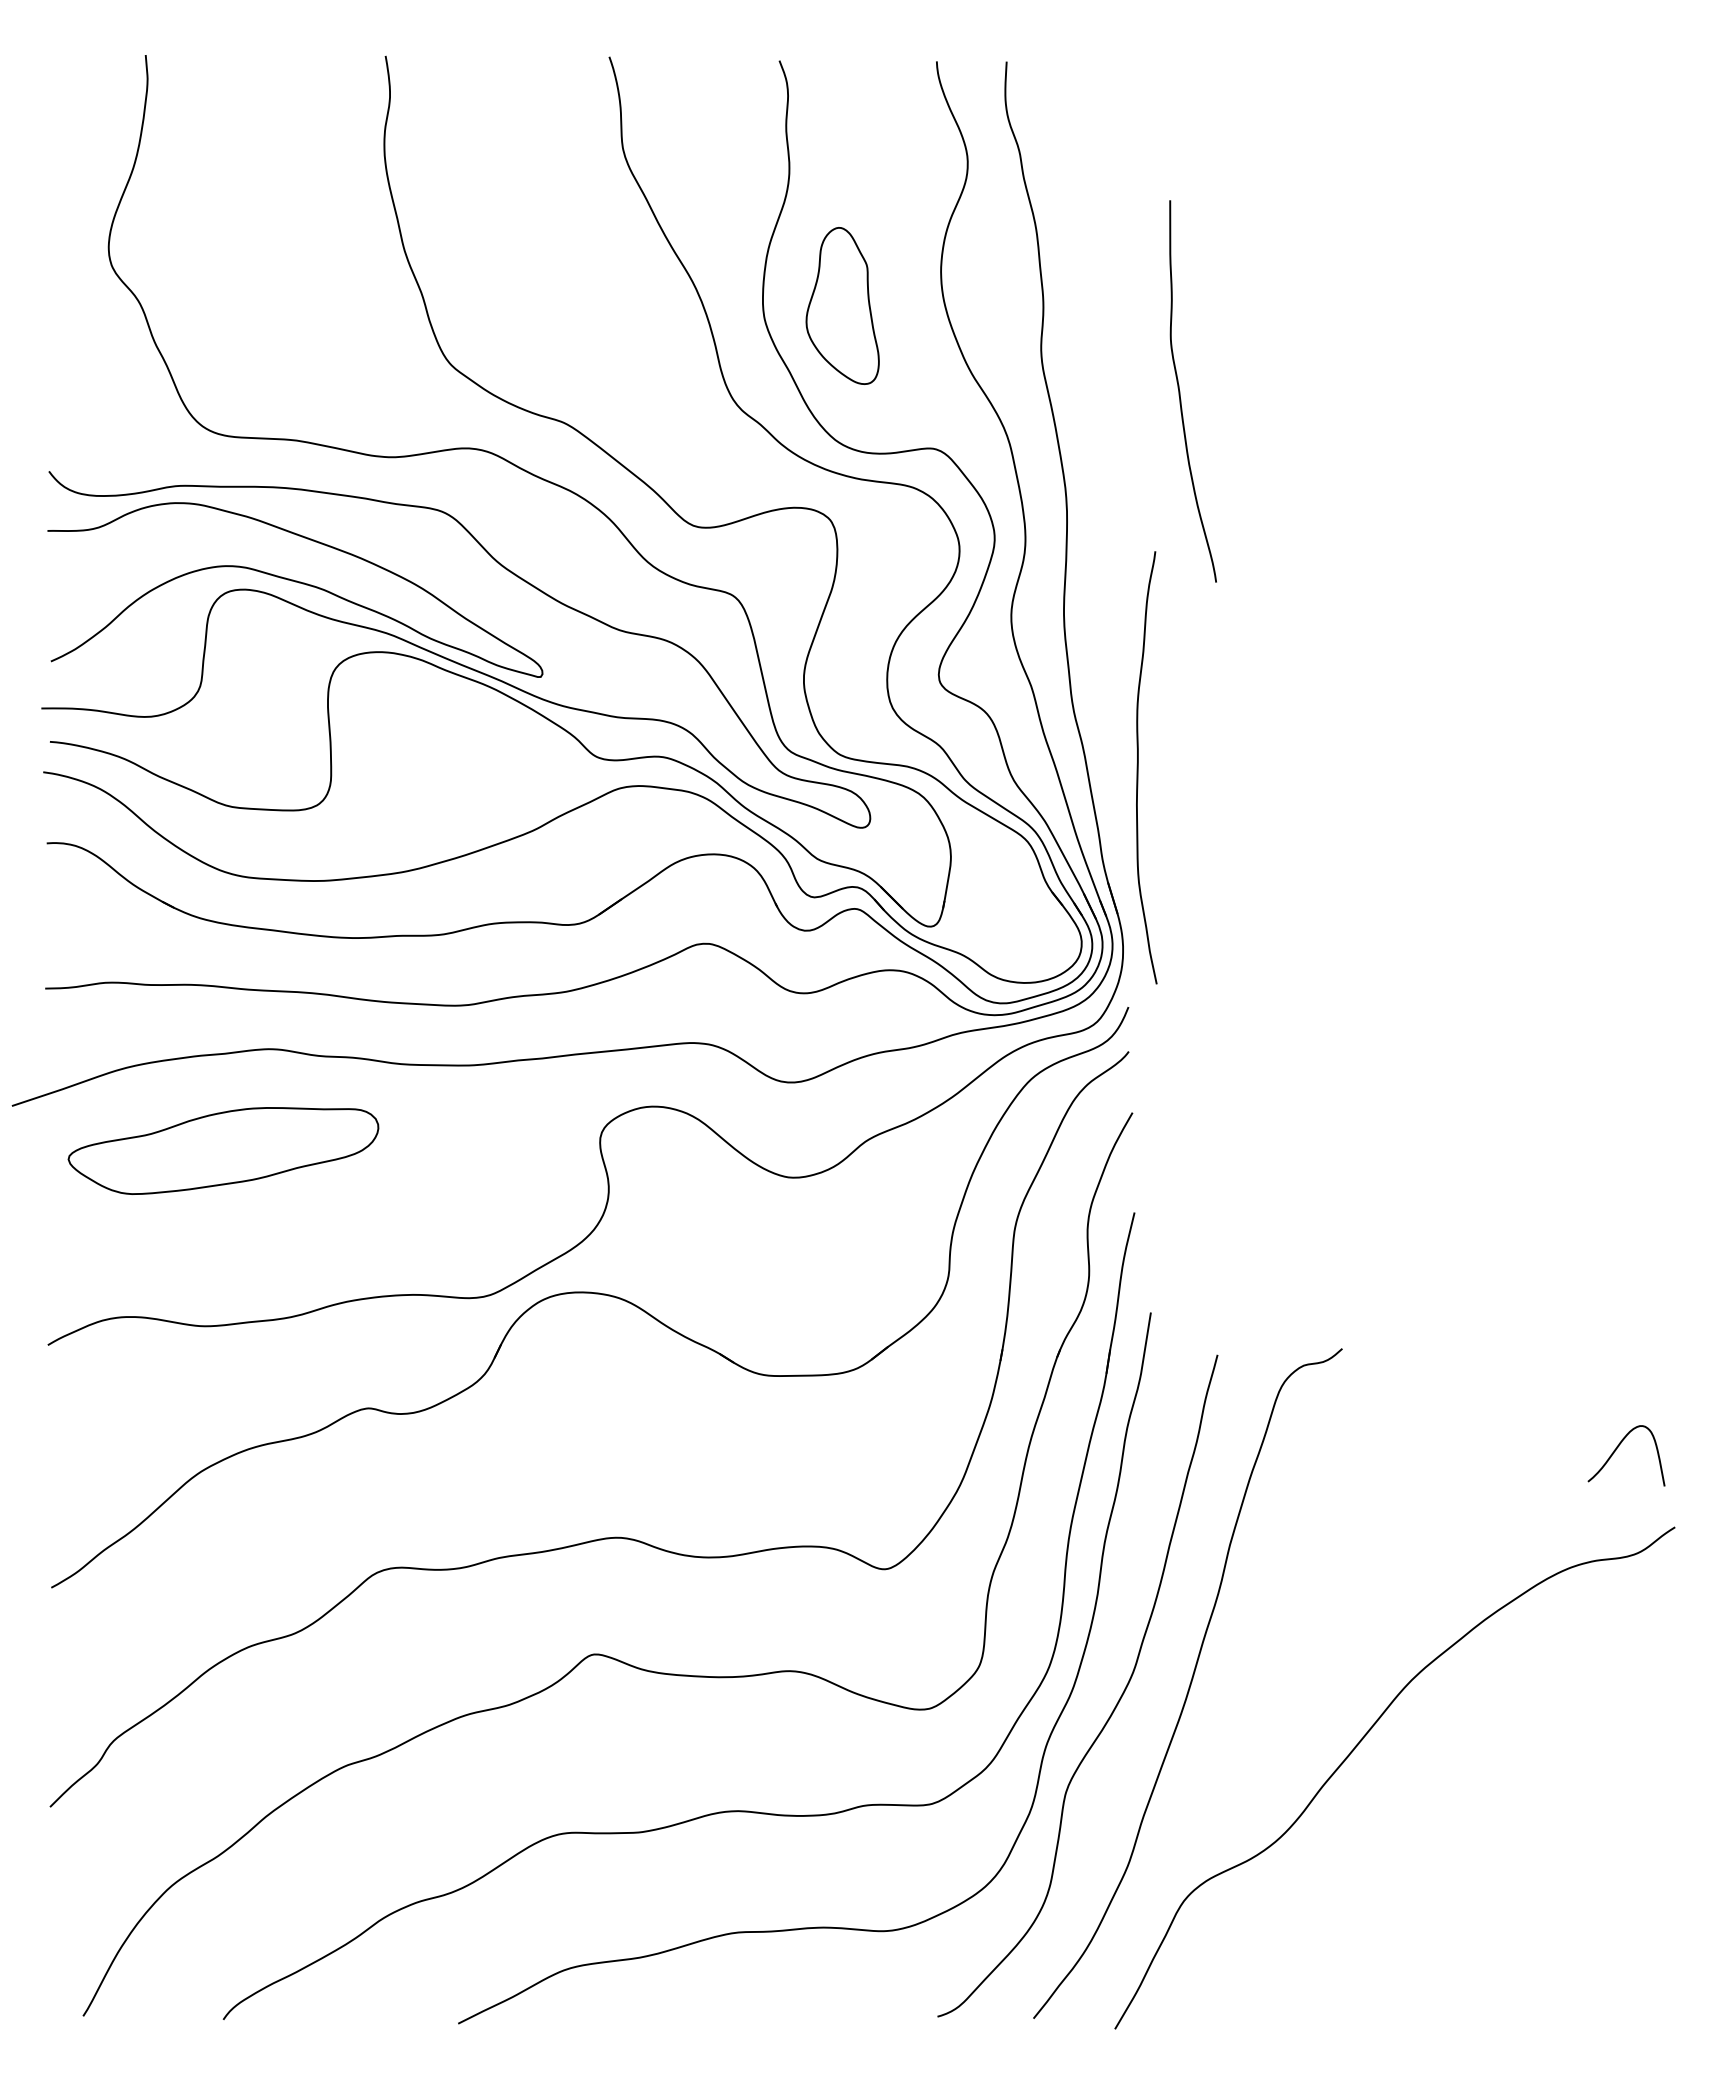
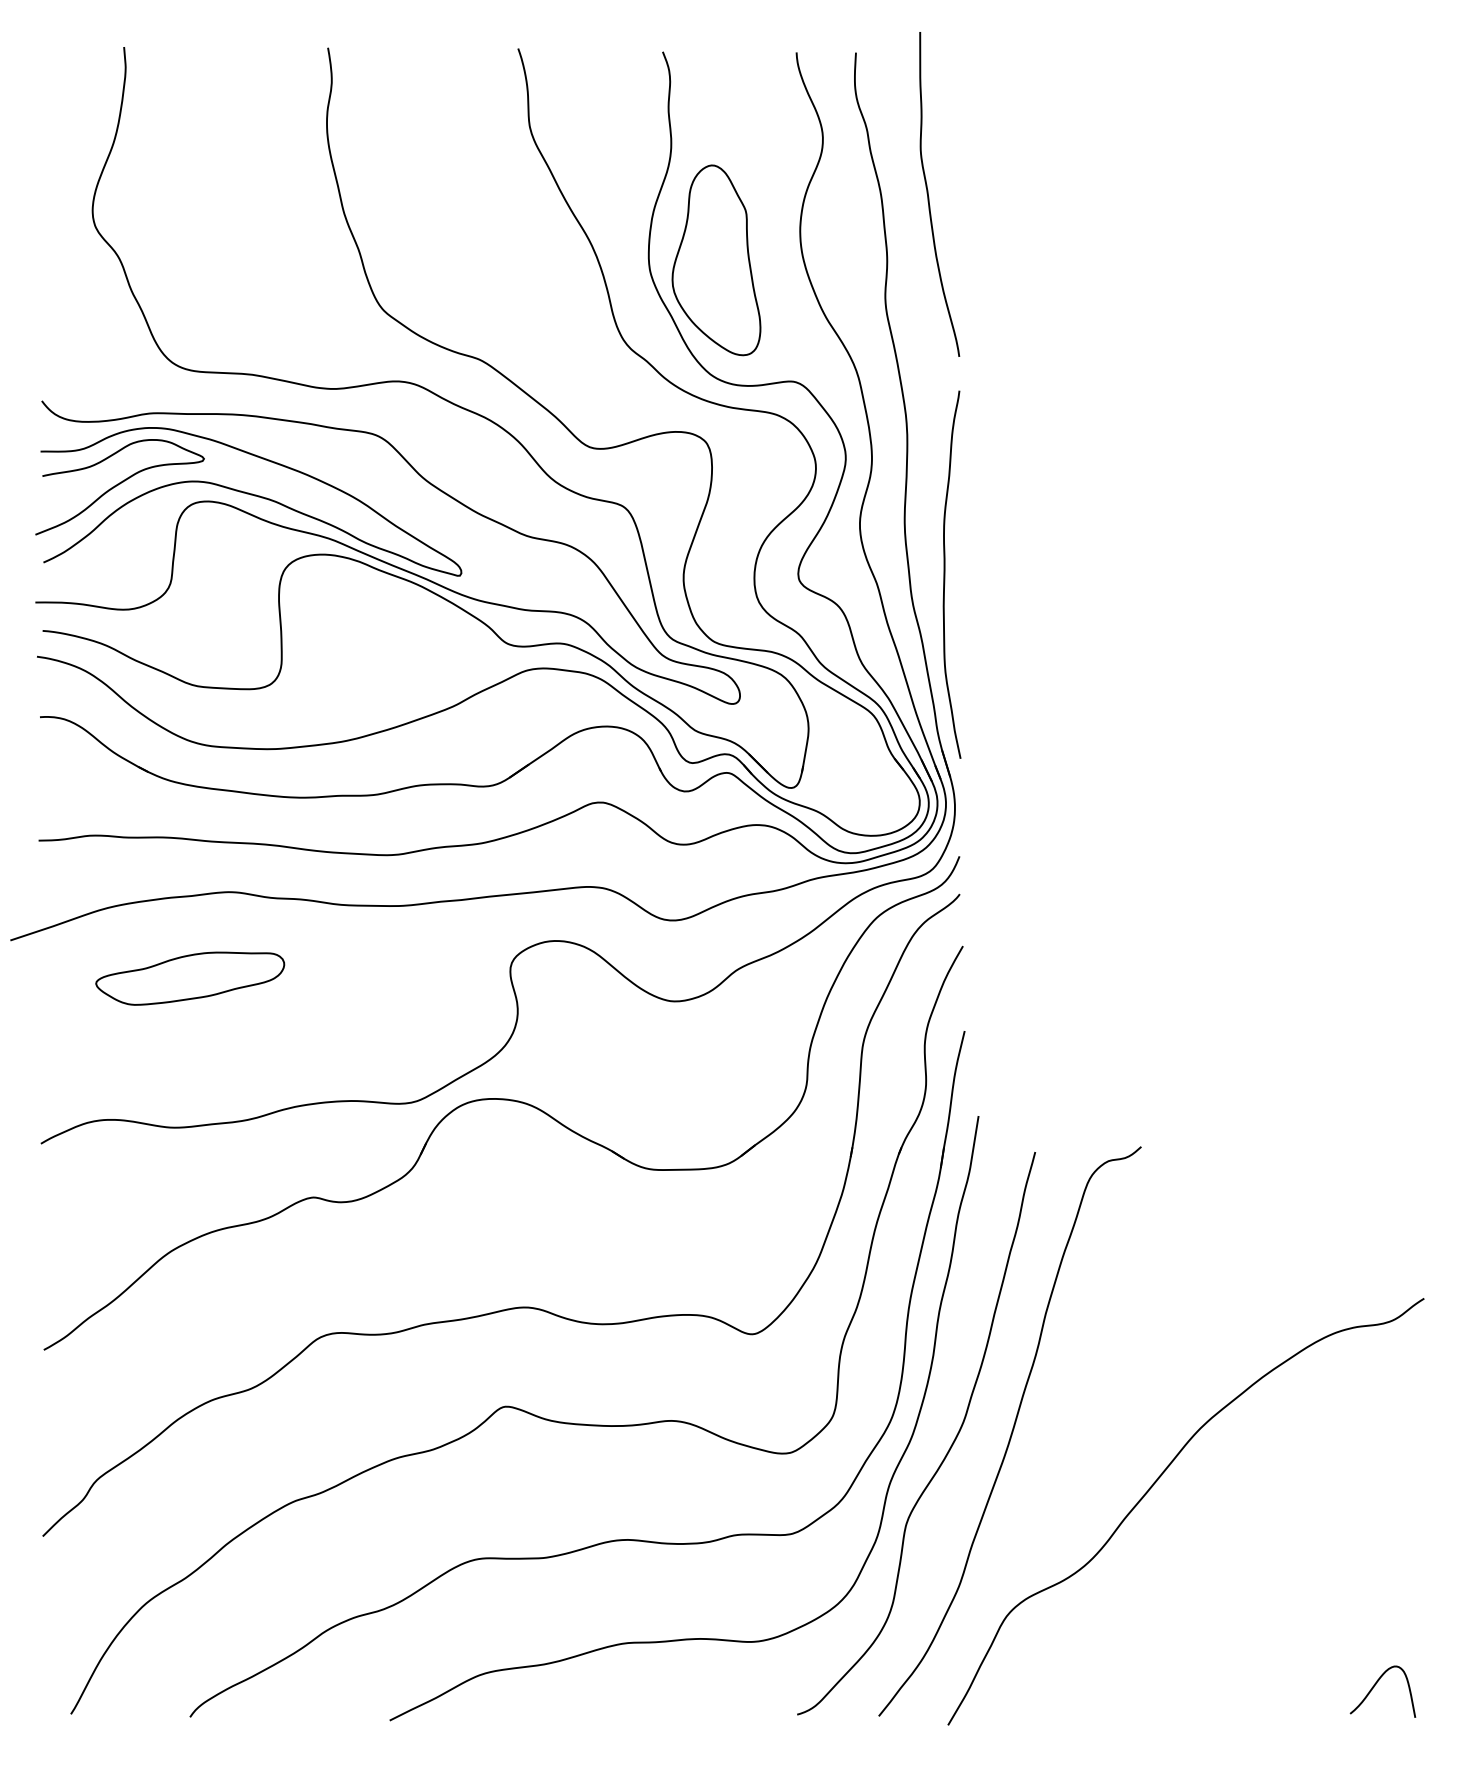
part: (842, 305) -> (716, 259), size x1.43
curve: (1180, 391) -> (928, 194), moved
curve: (139, 570) -> (118, 485), added
curve: (1138, 767) -> (945, 574), moved
part: (223, 1150) -> (190, 978), size x0.71
curve: (1616, 1450) -> (1374, 1687), moved

